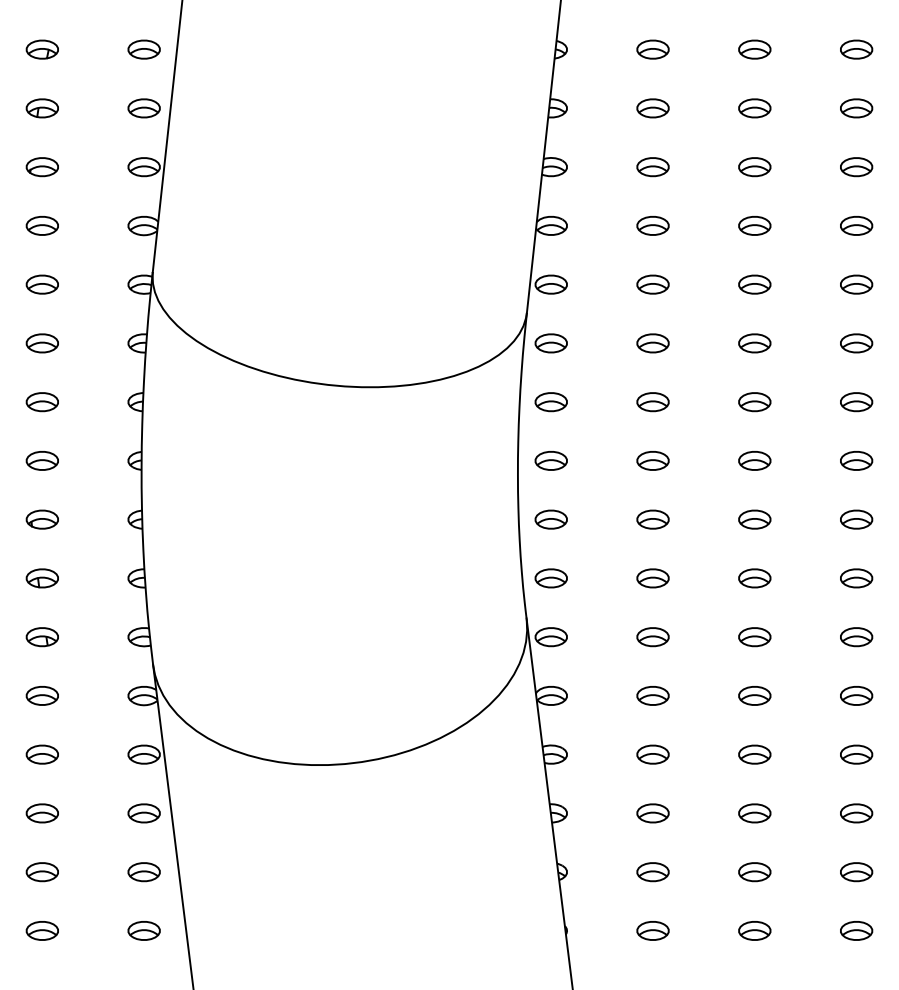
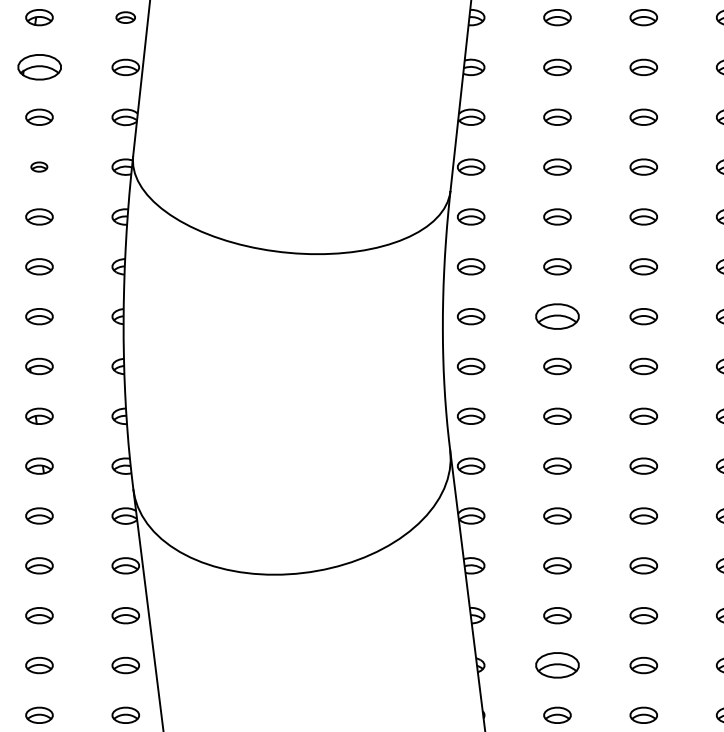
part: (143, 108) -> (125, 17), size x0.7
part: (41, 167) -> (38, 67), size x1.6
part: (41, 284) -> (38, 167), size x0.6
part: (652, 460) -> (557, 316), size x1.6
part: (652, 872) -> (557, 665), size x1.6

